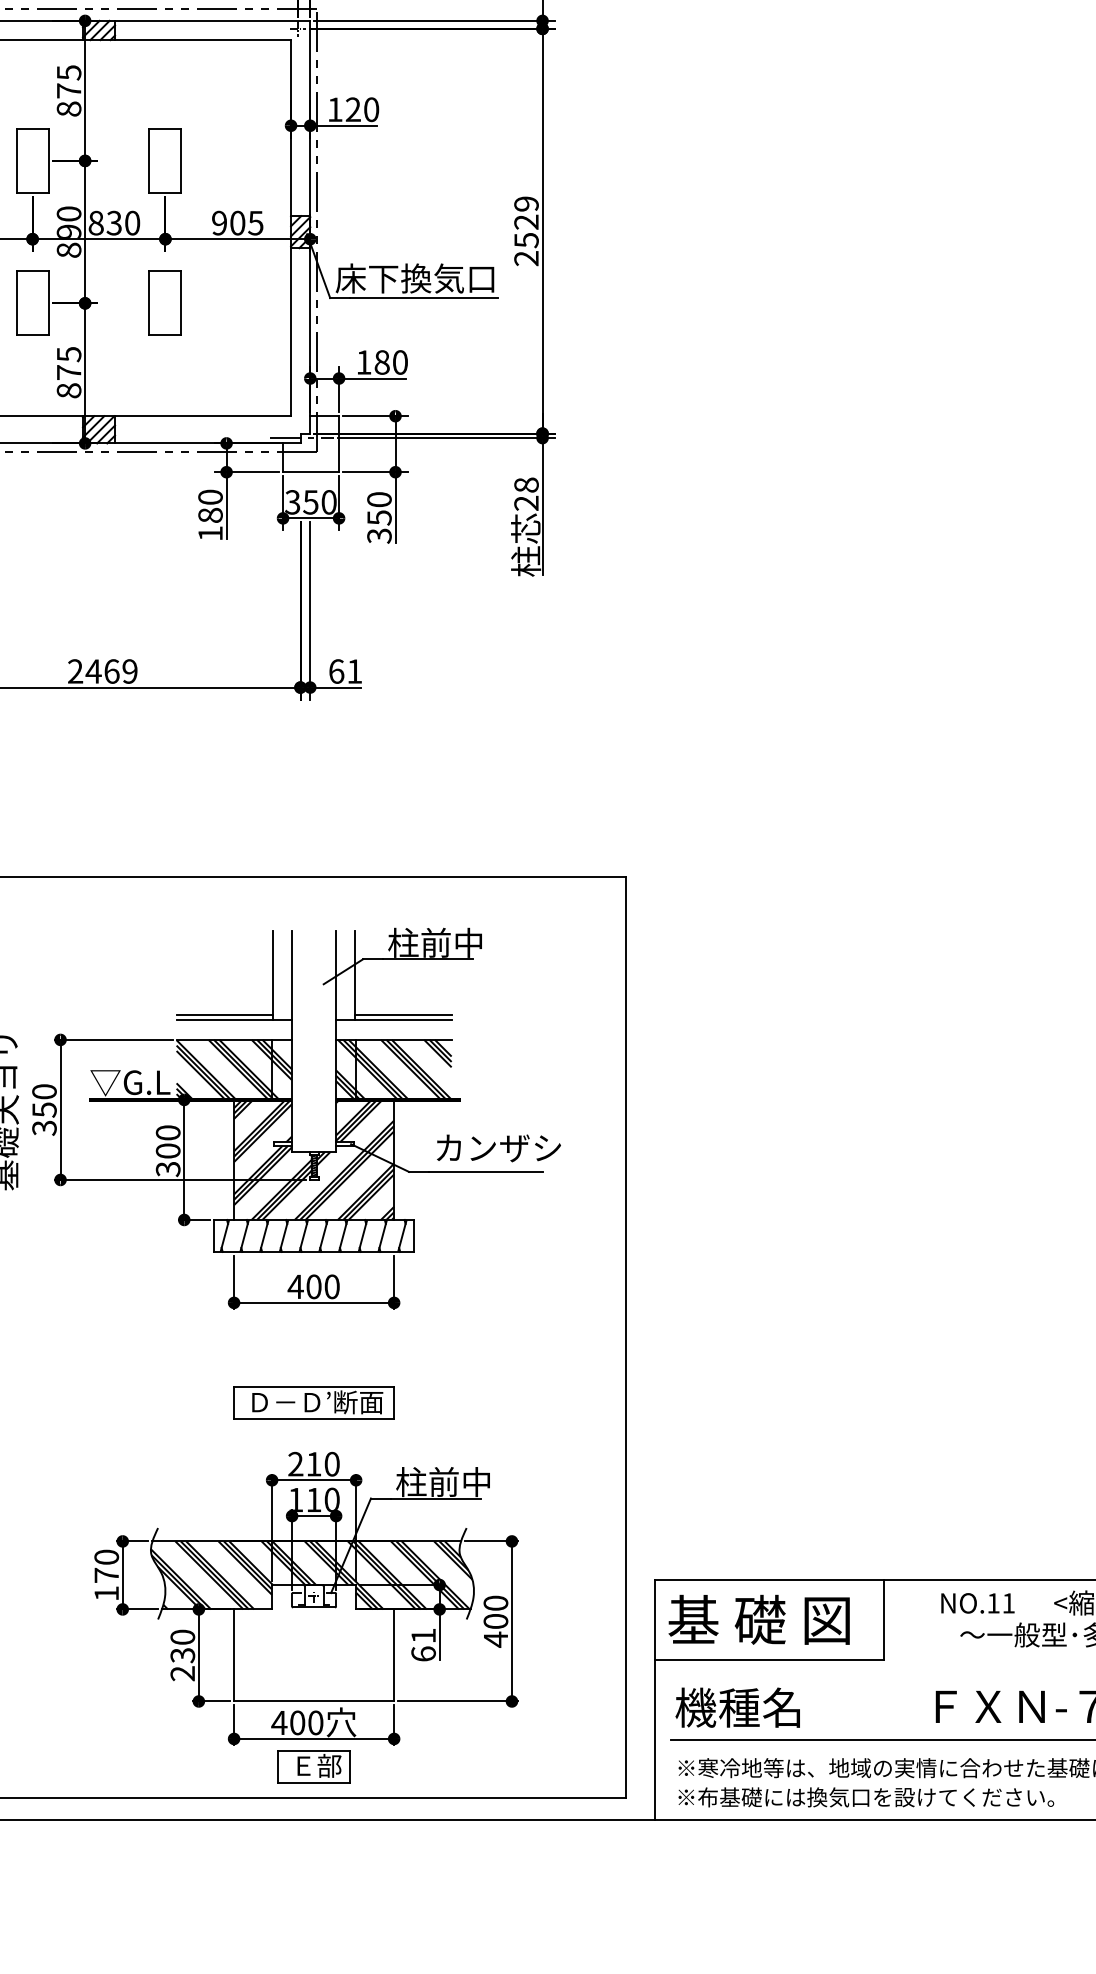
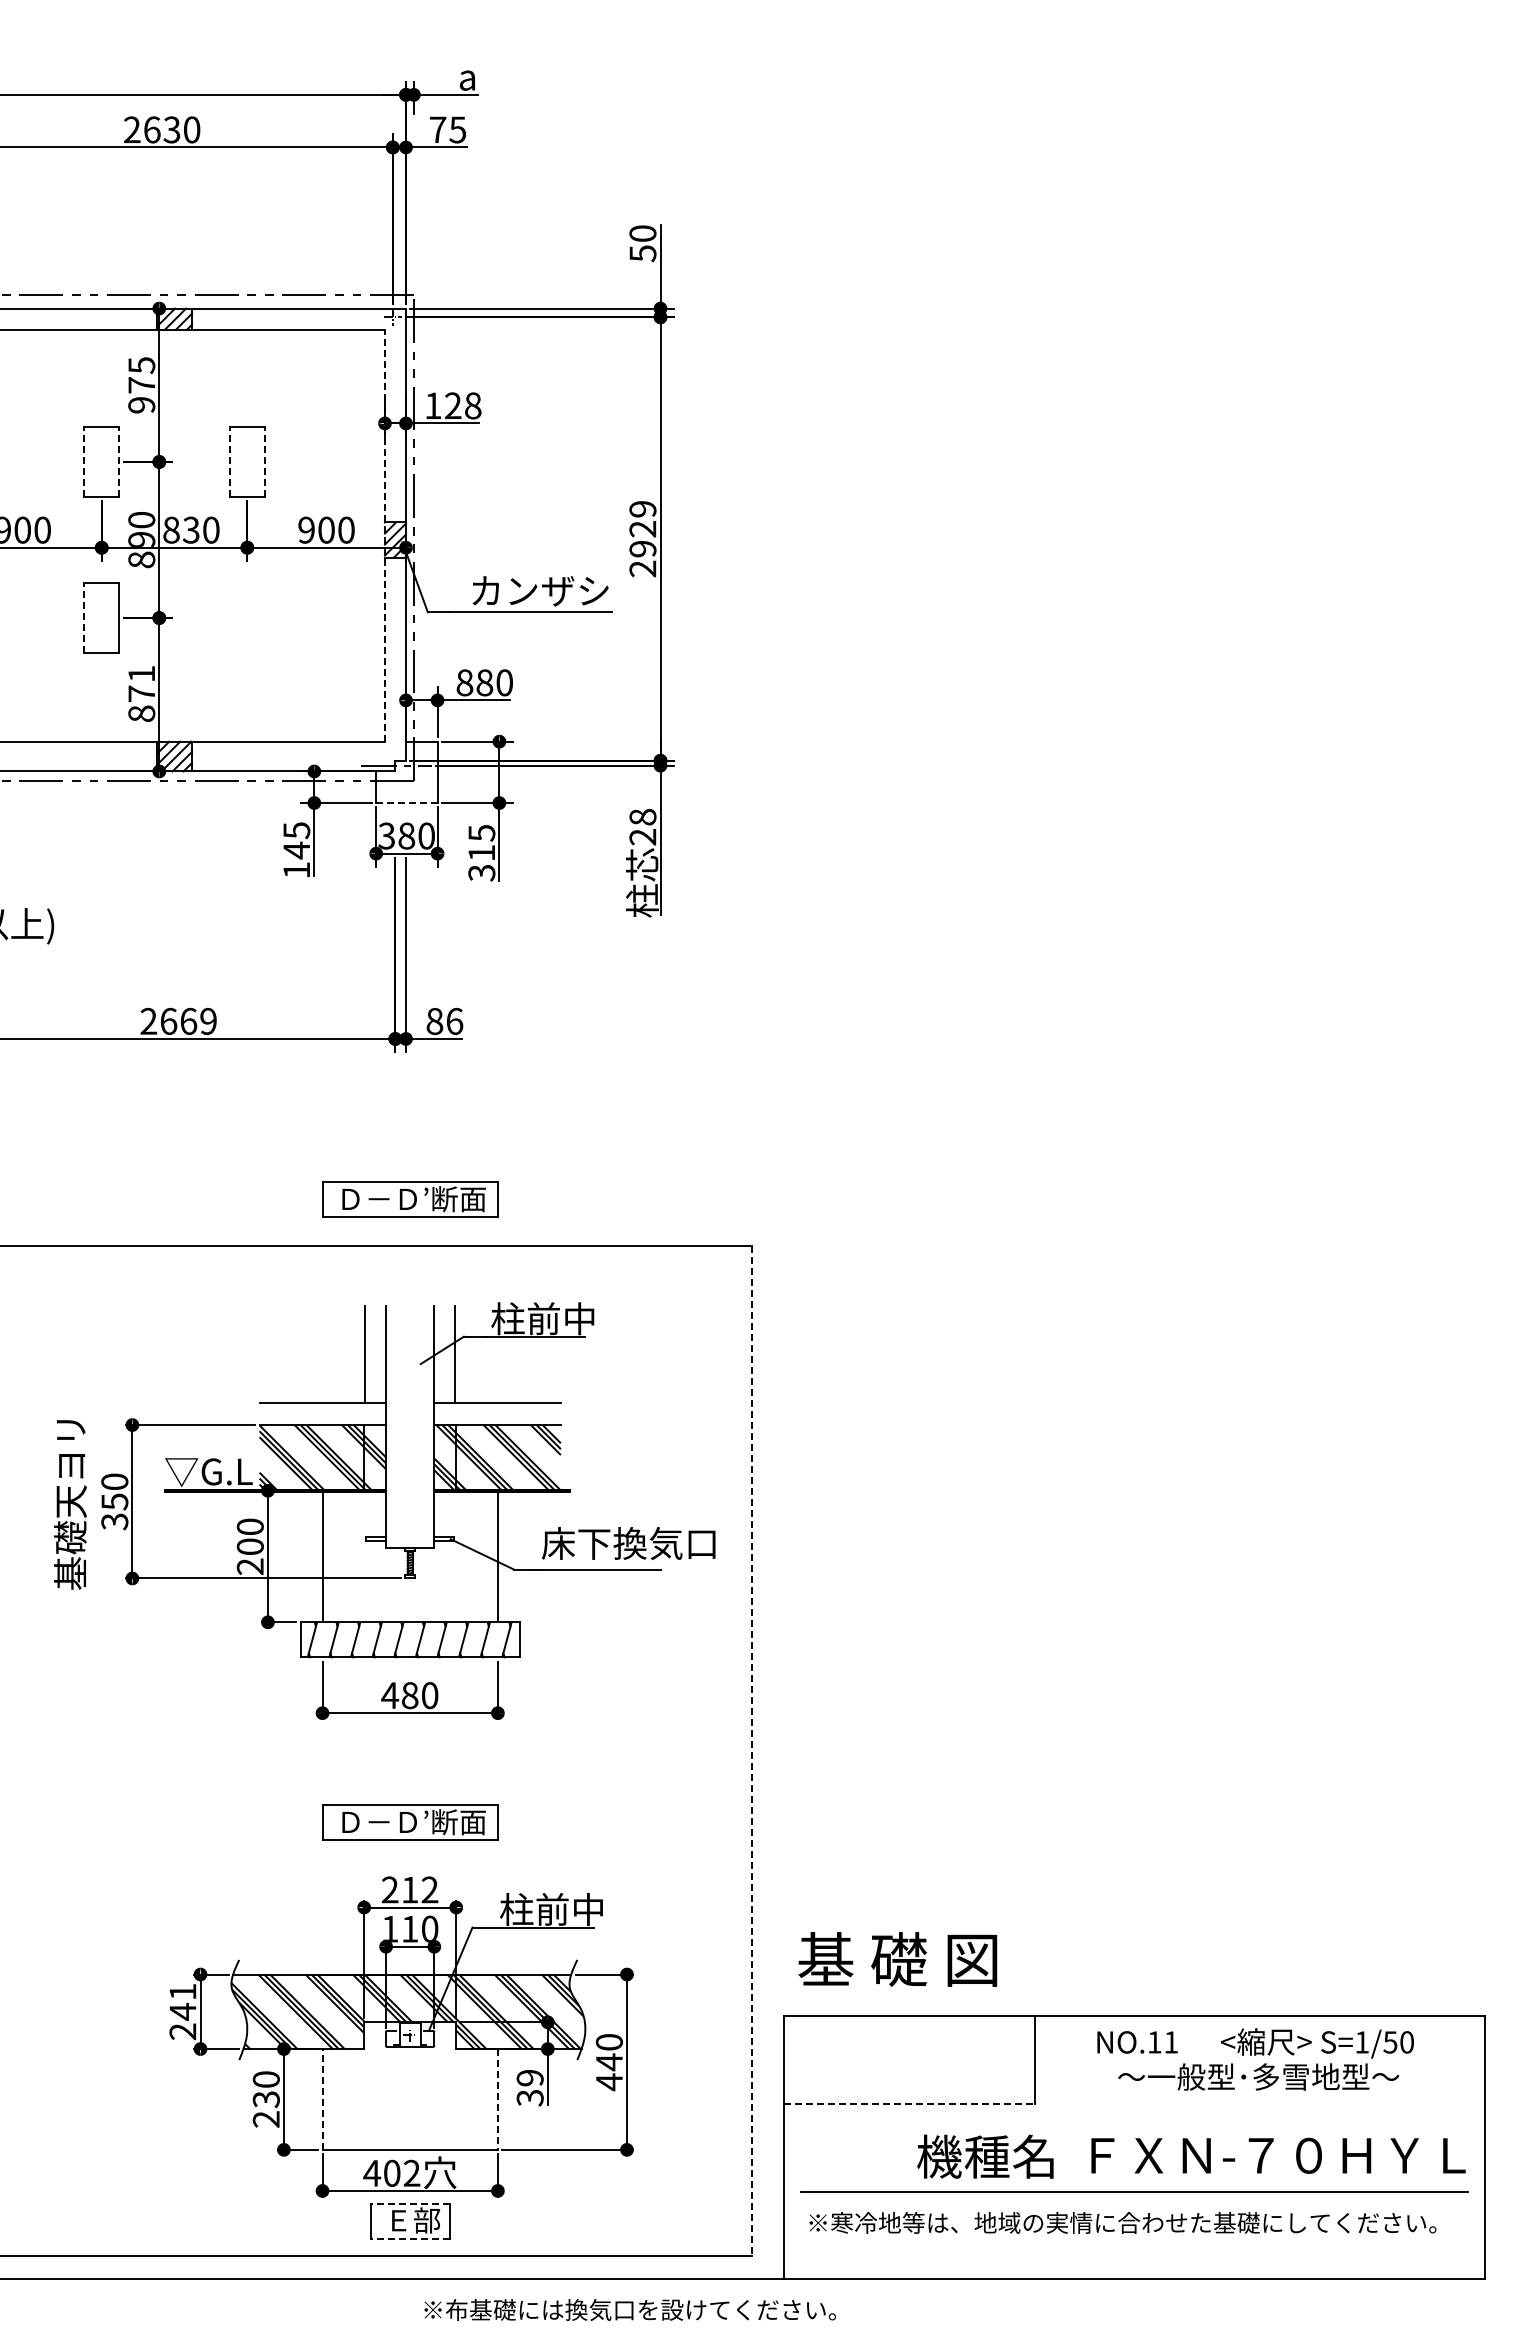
text: (68, 108) -> (141, 404), 875 -> 975
text: (371, 110) -> (473, 406), 120 -> 128
line: (16, 160) -> (84, 461), solid -> dashed
line: (48, 160) -> (119, 461), solid -> dashed
line: (149, 160) -> (229, 461), solid -> dashed
line: (181, 160) -> (264, 461), solid -> dashed
text: (255, 222) -> (345, 529), 905 -> 900
line: (290, 228) -> (384, 535), solid -> dashed
text: (526, 240) -> (642, 549), 2529 -> 2929
text: (414, 278) -> (520, 590), 床下換気口 -> カンザシ
line: (16, 302) -> (84, 617), solid -> dashed
part: (165, 302) -> (247, 617), removed
text: (68, 354) -> (141, 674), 875 -> 871
text: (363, 362) -> (464, 682), 180 -> 880
line: (310, 472) -> (406, 803), solid -> dashed
text: (310, 501) -> (406, 835), 350 -> 380
text: (210, 506) -> (296, 840), 180 -> 145
text: (379, 509) -> (481, 843), 350 -> 315
text: (93, 670) -> (168, 1020), 2469 -> 2669
text: (345, 670) -> (444, 1020), 61 -> 86
part: (314, 834) -> (410, 1199), added
line: (224, 1014) -> (312, 1397), removed
line: (402, 1014) -> (507, 1397), removed
text: (513, 1148) -> (628, 1543), カンザシ -> 床下換気口
hatch: (313, 1159) -> (409, 1556), removed
text: (168, 1169) -> (250, 1566), 300 -> 200
text: (314, 1286) -> (410, 1695), 400 -> 480
line: (625, 1336) -> (751, 1750), solid -> dashed
text: (331, 1463) -> (429, 1889), 210 -> 212
text: (106, 1575) -> (182, 2011), 170 -> 241
text: (758, 1619) -> (897, 1959), moved
text: (495, 1621) -> (608, 2062), 400 -> 440
text: (422, 1645) -> (529, 2088), 61 -> 39
line: (234, 1654) -> (322, 2098), solid -> dashed
line: (393, 1655) -> (497, 2099), solid -> dashed
line: (769, 1660) -> (909, 2104), solid -> dashed
text: (737, 1707) -> (985, 2156), moved
text: (315, 1722) -> (411, 2172), 400 -> 402
line: (314, 1750) -> (410, 2203), solid -> dashed
line: (314, 1782) -> (410, 2238), solid -> dashed
text: (865, 1796) -> (629, 2309), moved

